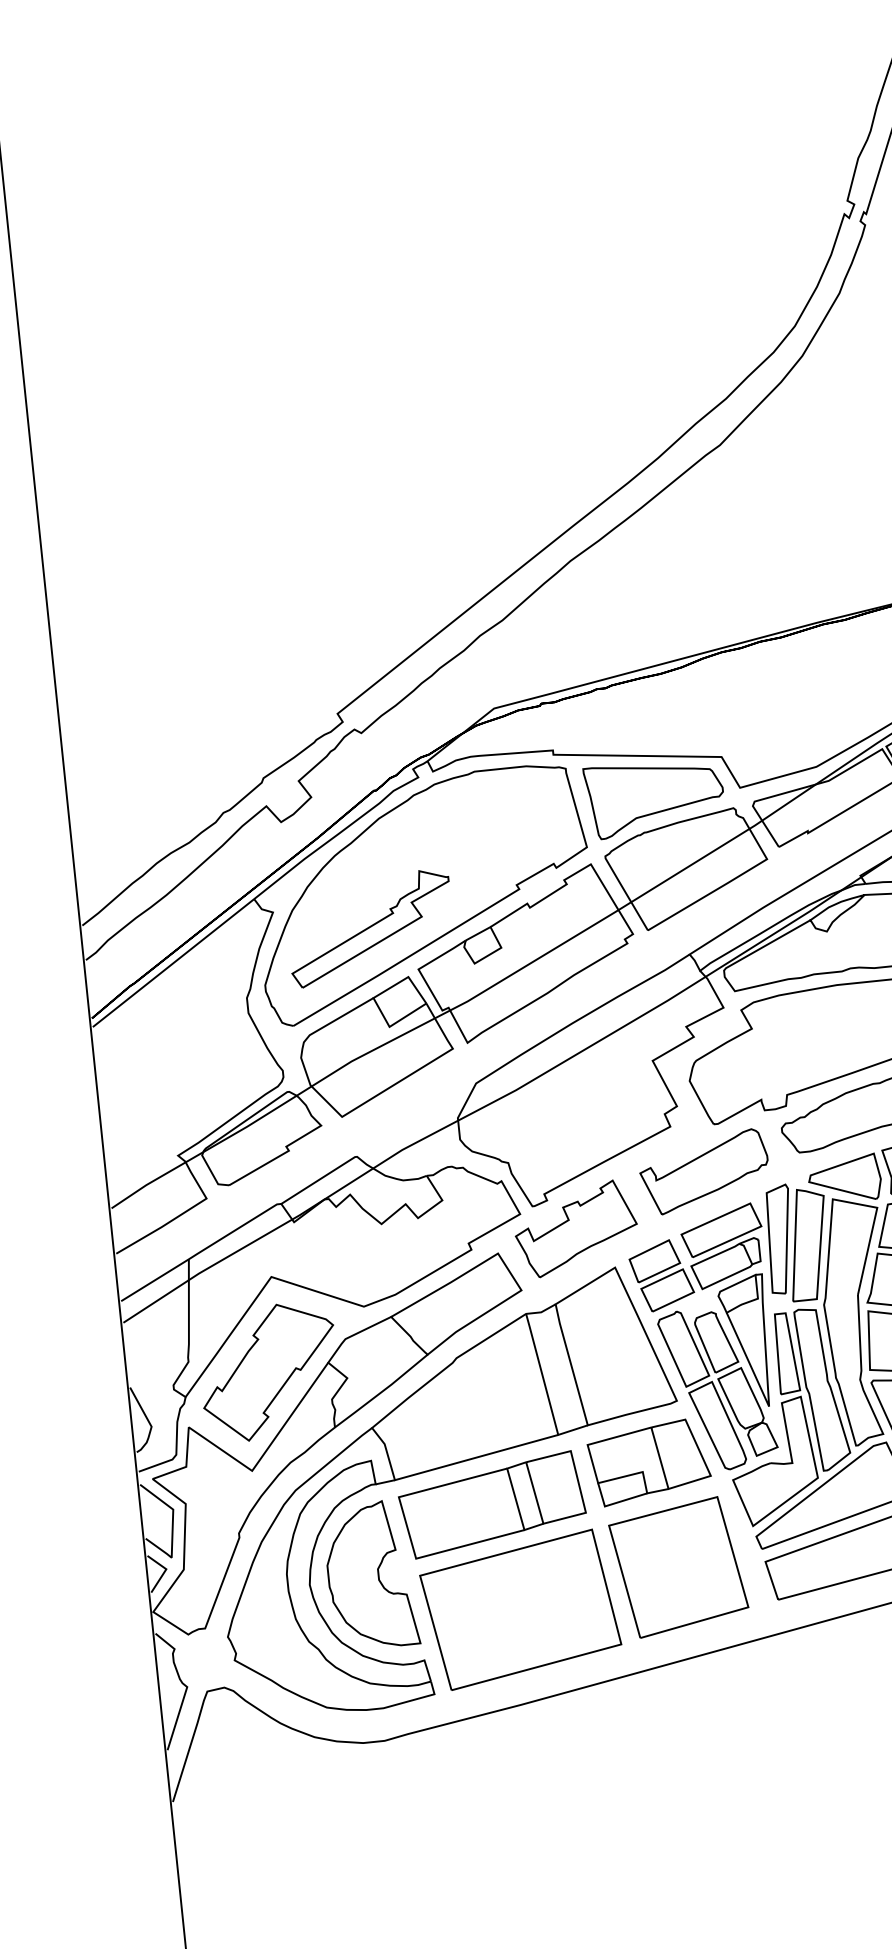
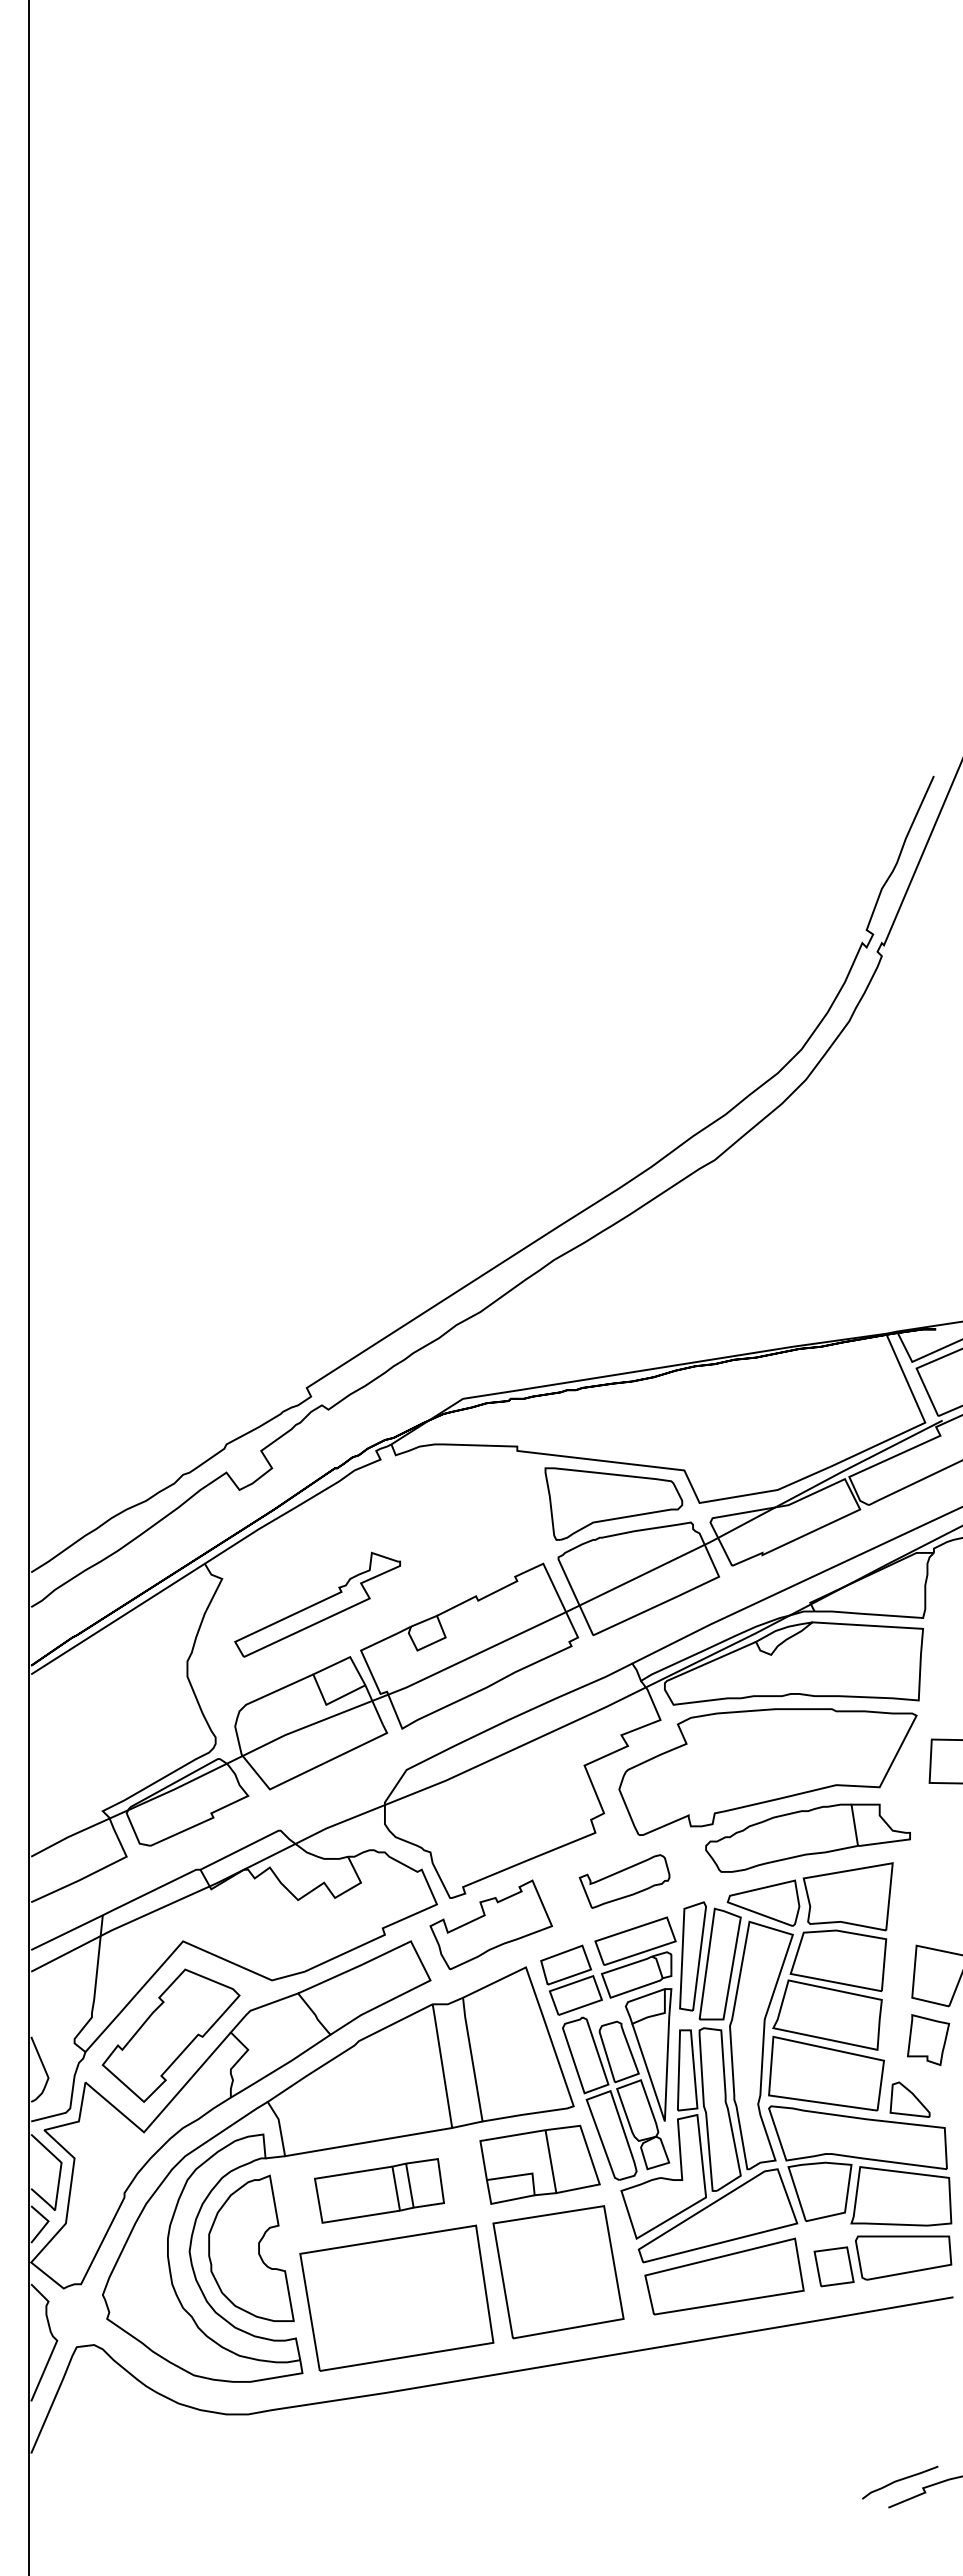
part: (424, 894) -> (374, 1576), removed
part: (704, 1172) -> (624, 1881), size x0.7
part: (492, 1504) -> (379, 2190), size x0.7

